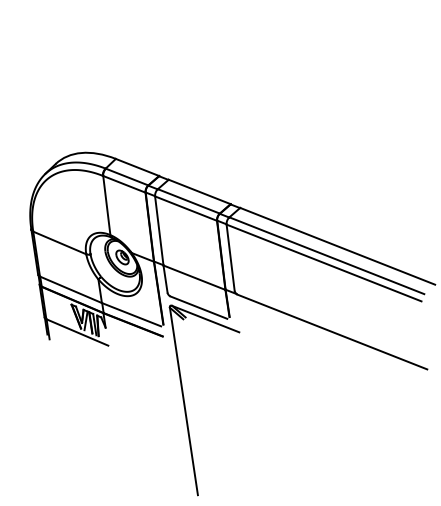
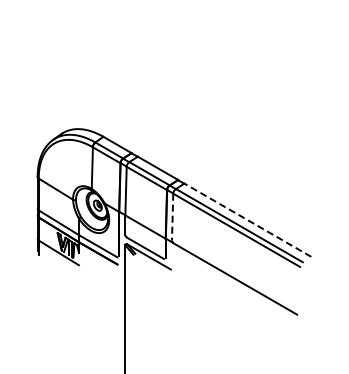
line: (337, 245) -> (247, 219), solid -> dashed
line: (230, 258) -> (172, 217), solid -> dashed

